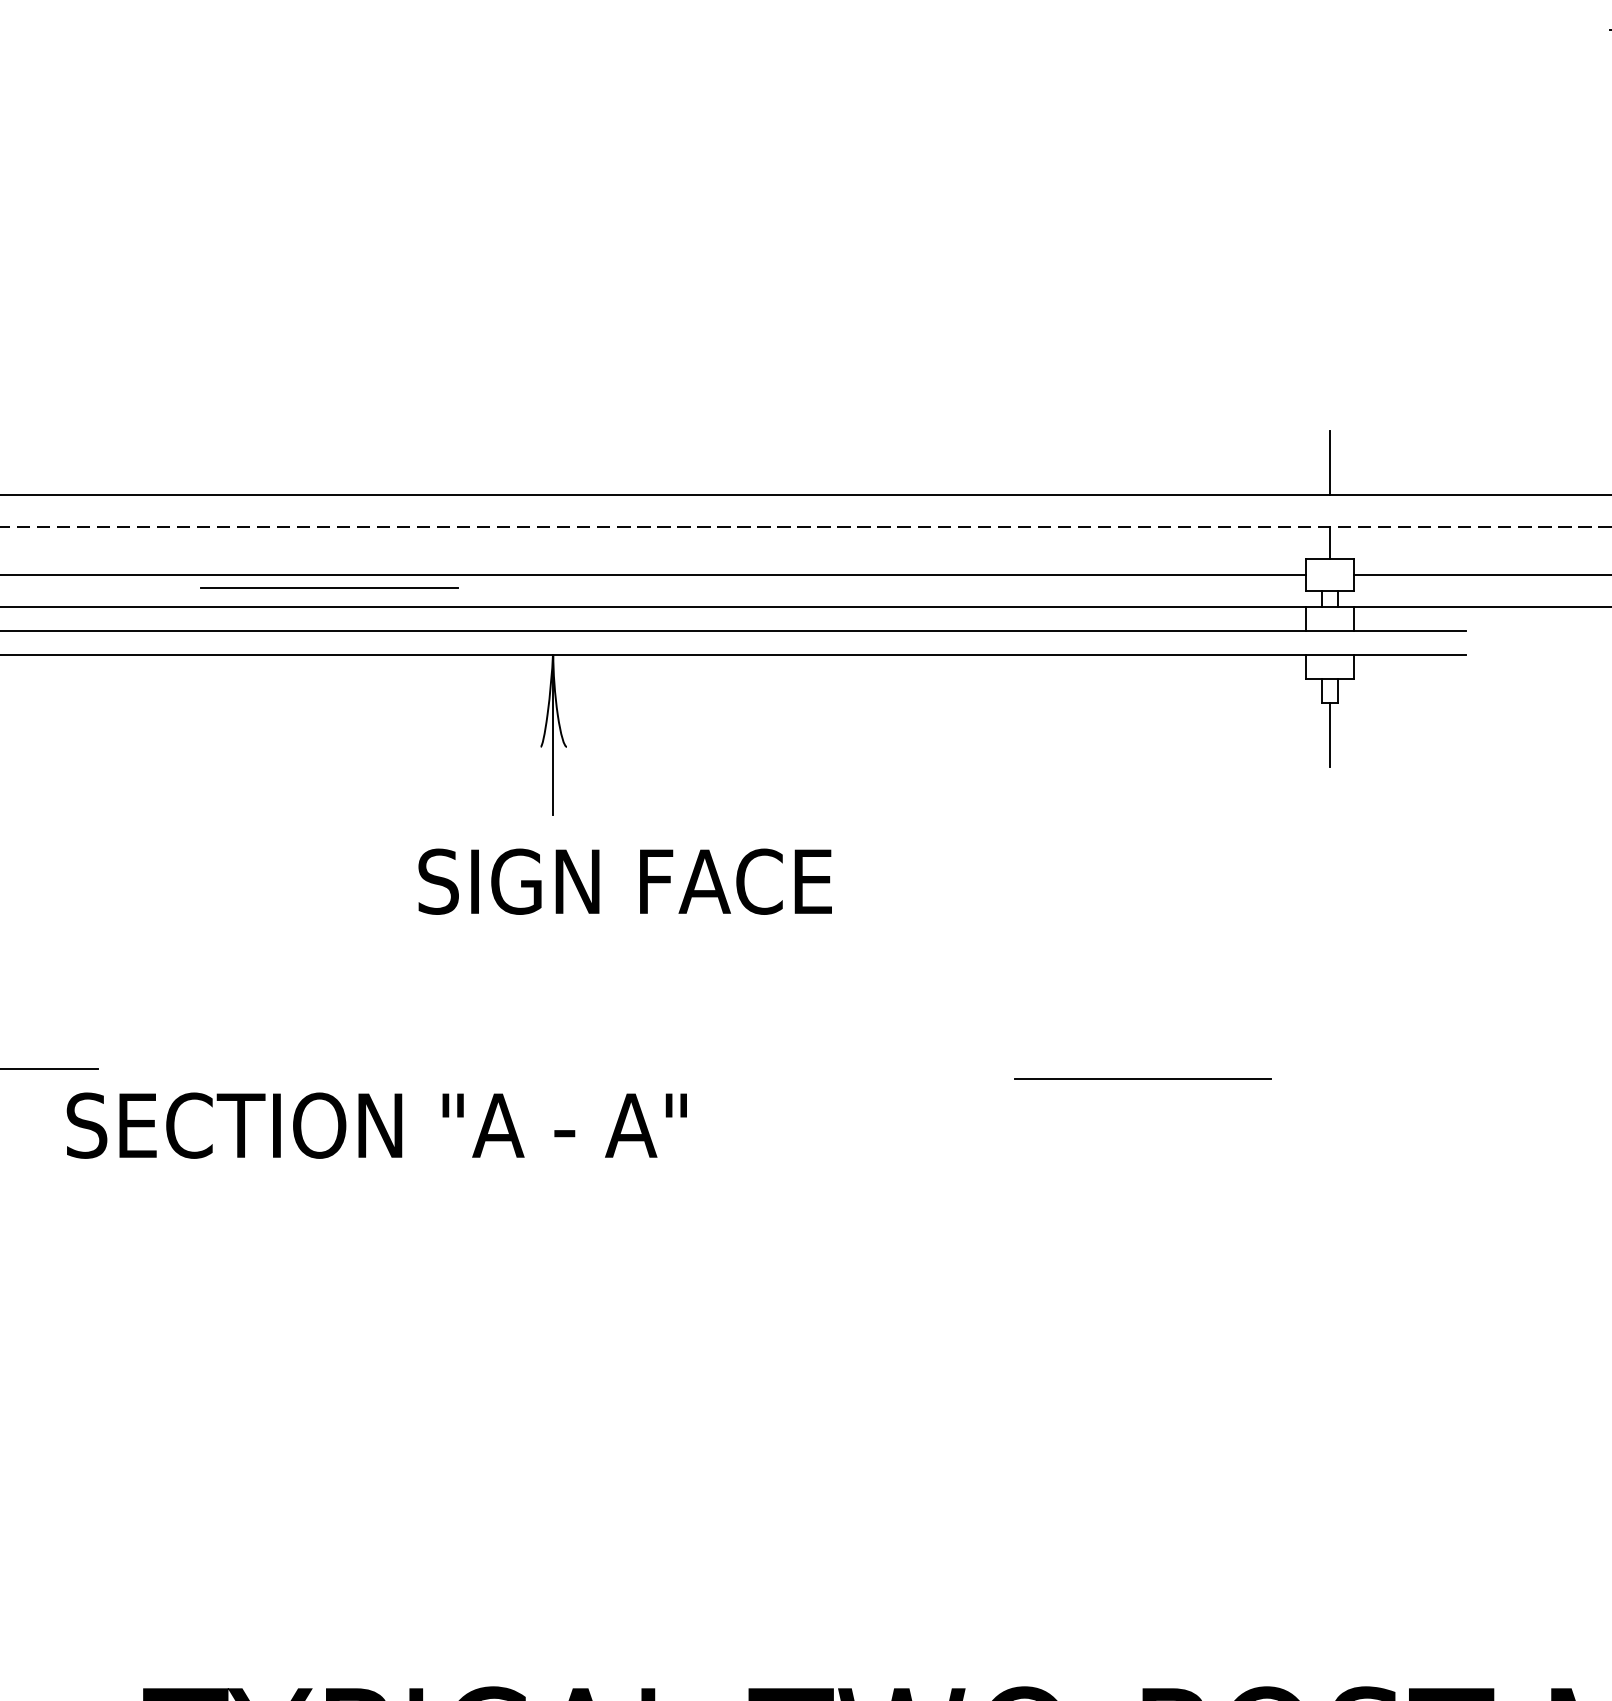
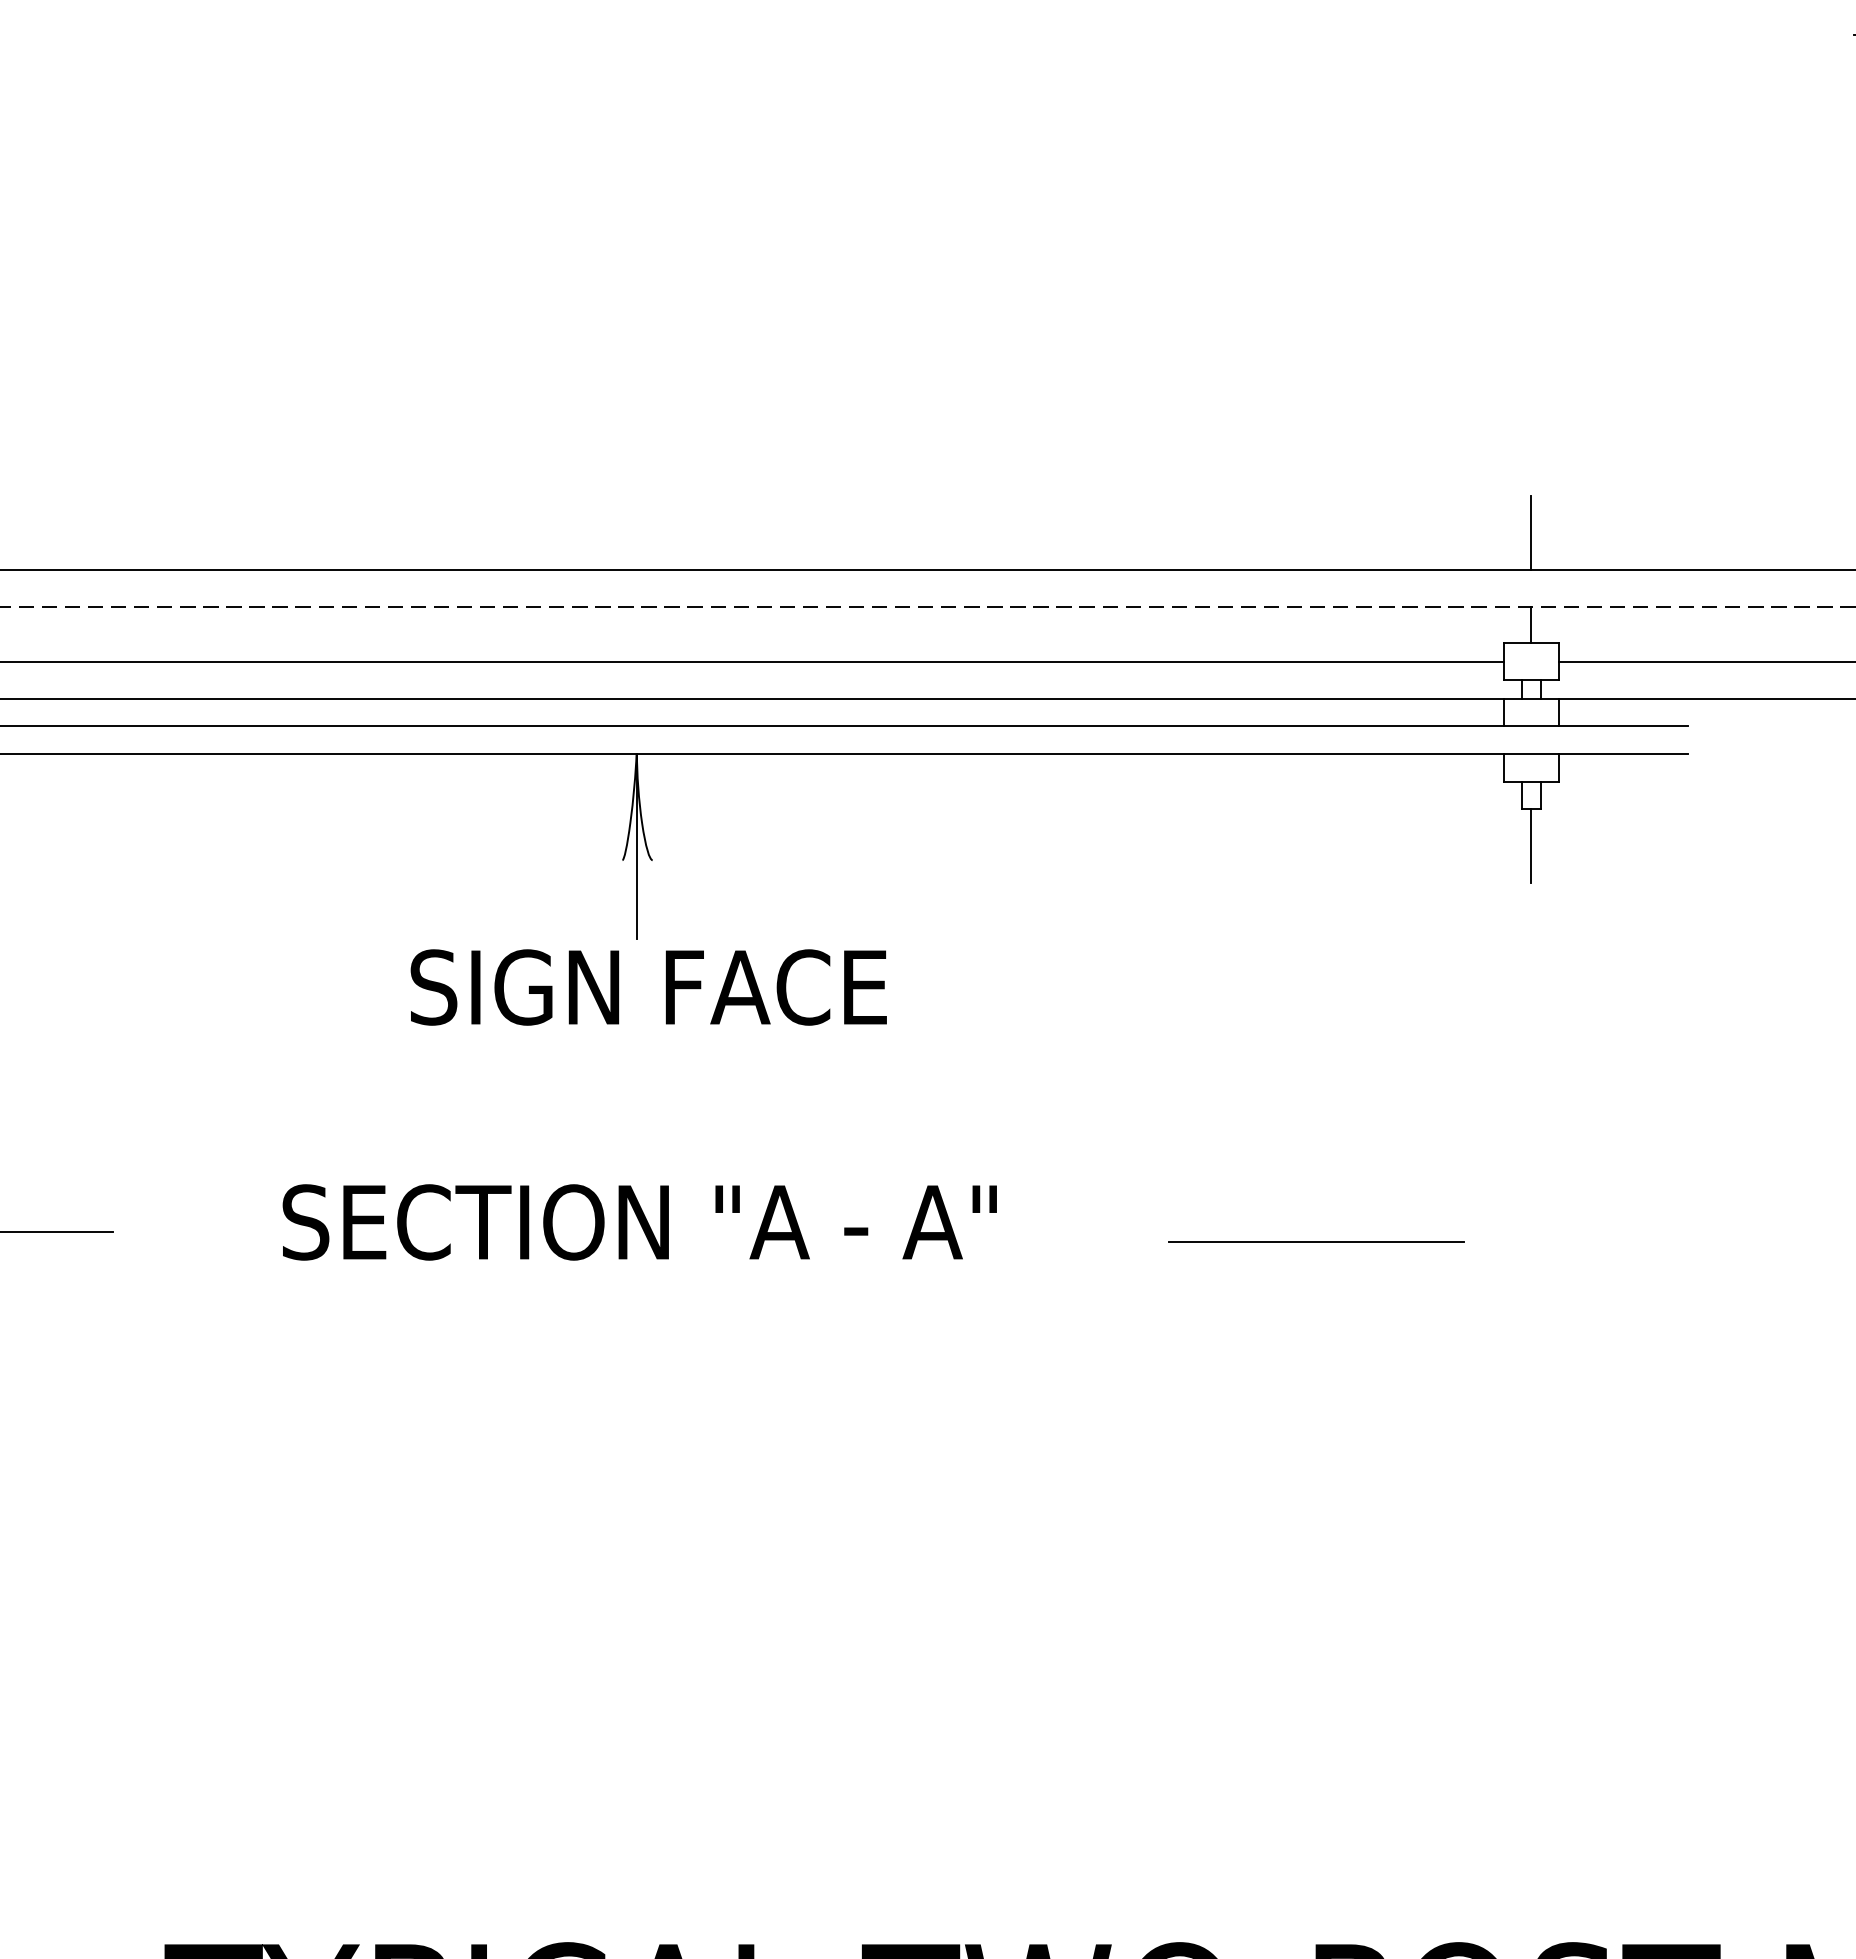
line: (329, 587) -> (379, 676), removed
text: (624, 881) -> (648, 987), moved
text: (376, 1125) -> (639, 1222), moved

